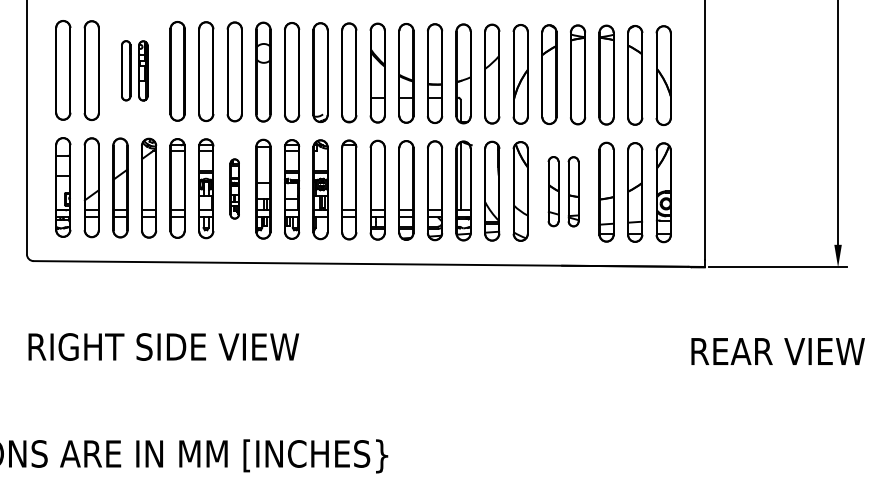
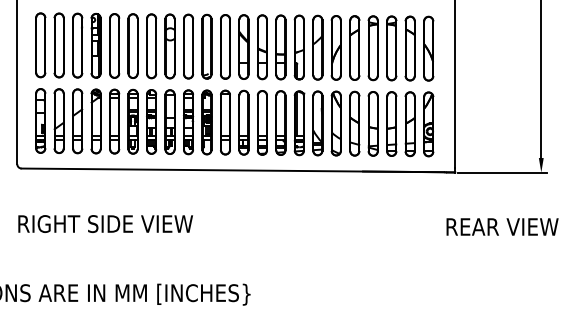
part: (134, 70) -> (86, 45), size x1.67
part: (234, 188) -> (151, 121), size x1.67
part: (562, 191) -> (363, 123), size x1.43

